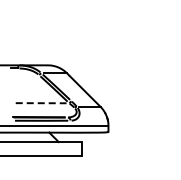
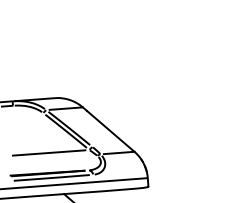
line: (41, 103) -> (49, 153), dashed -> solid

